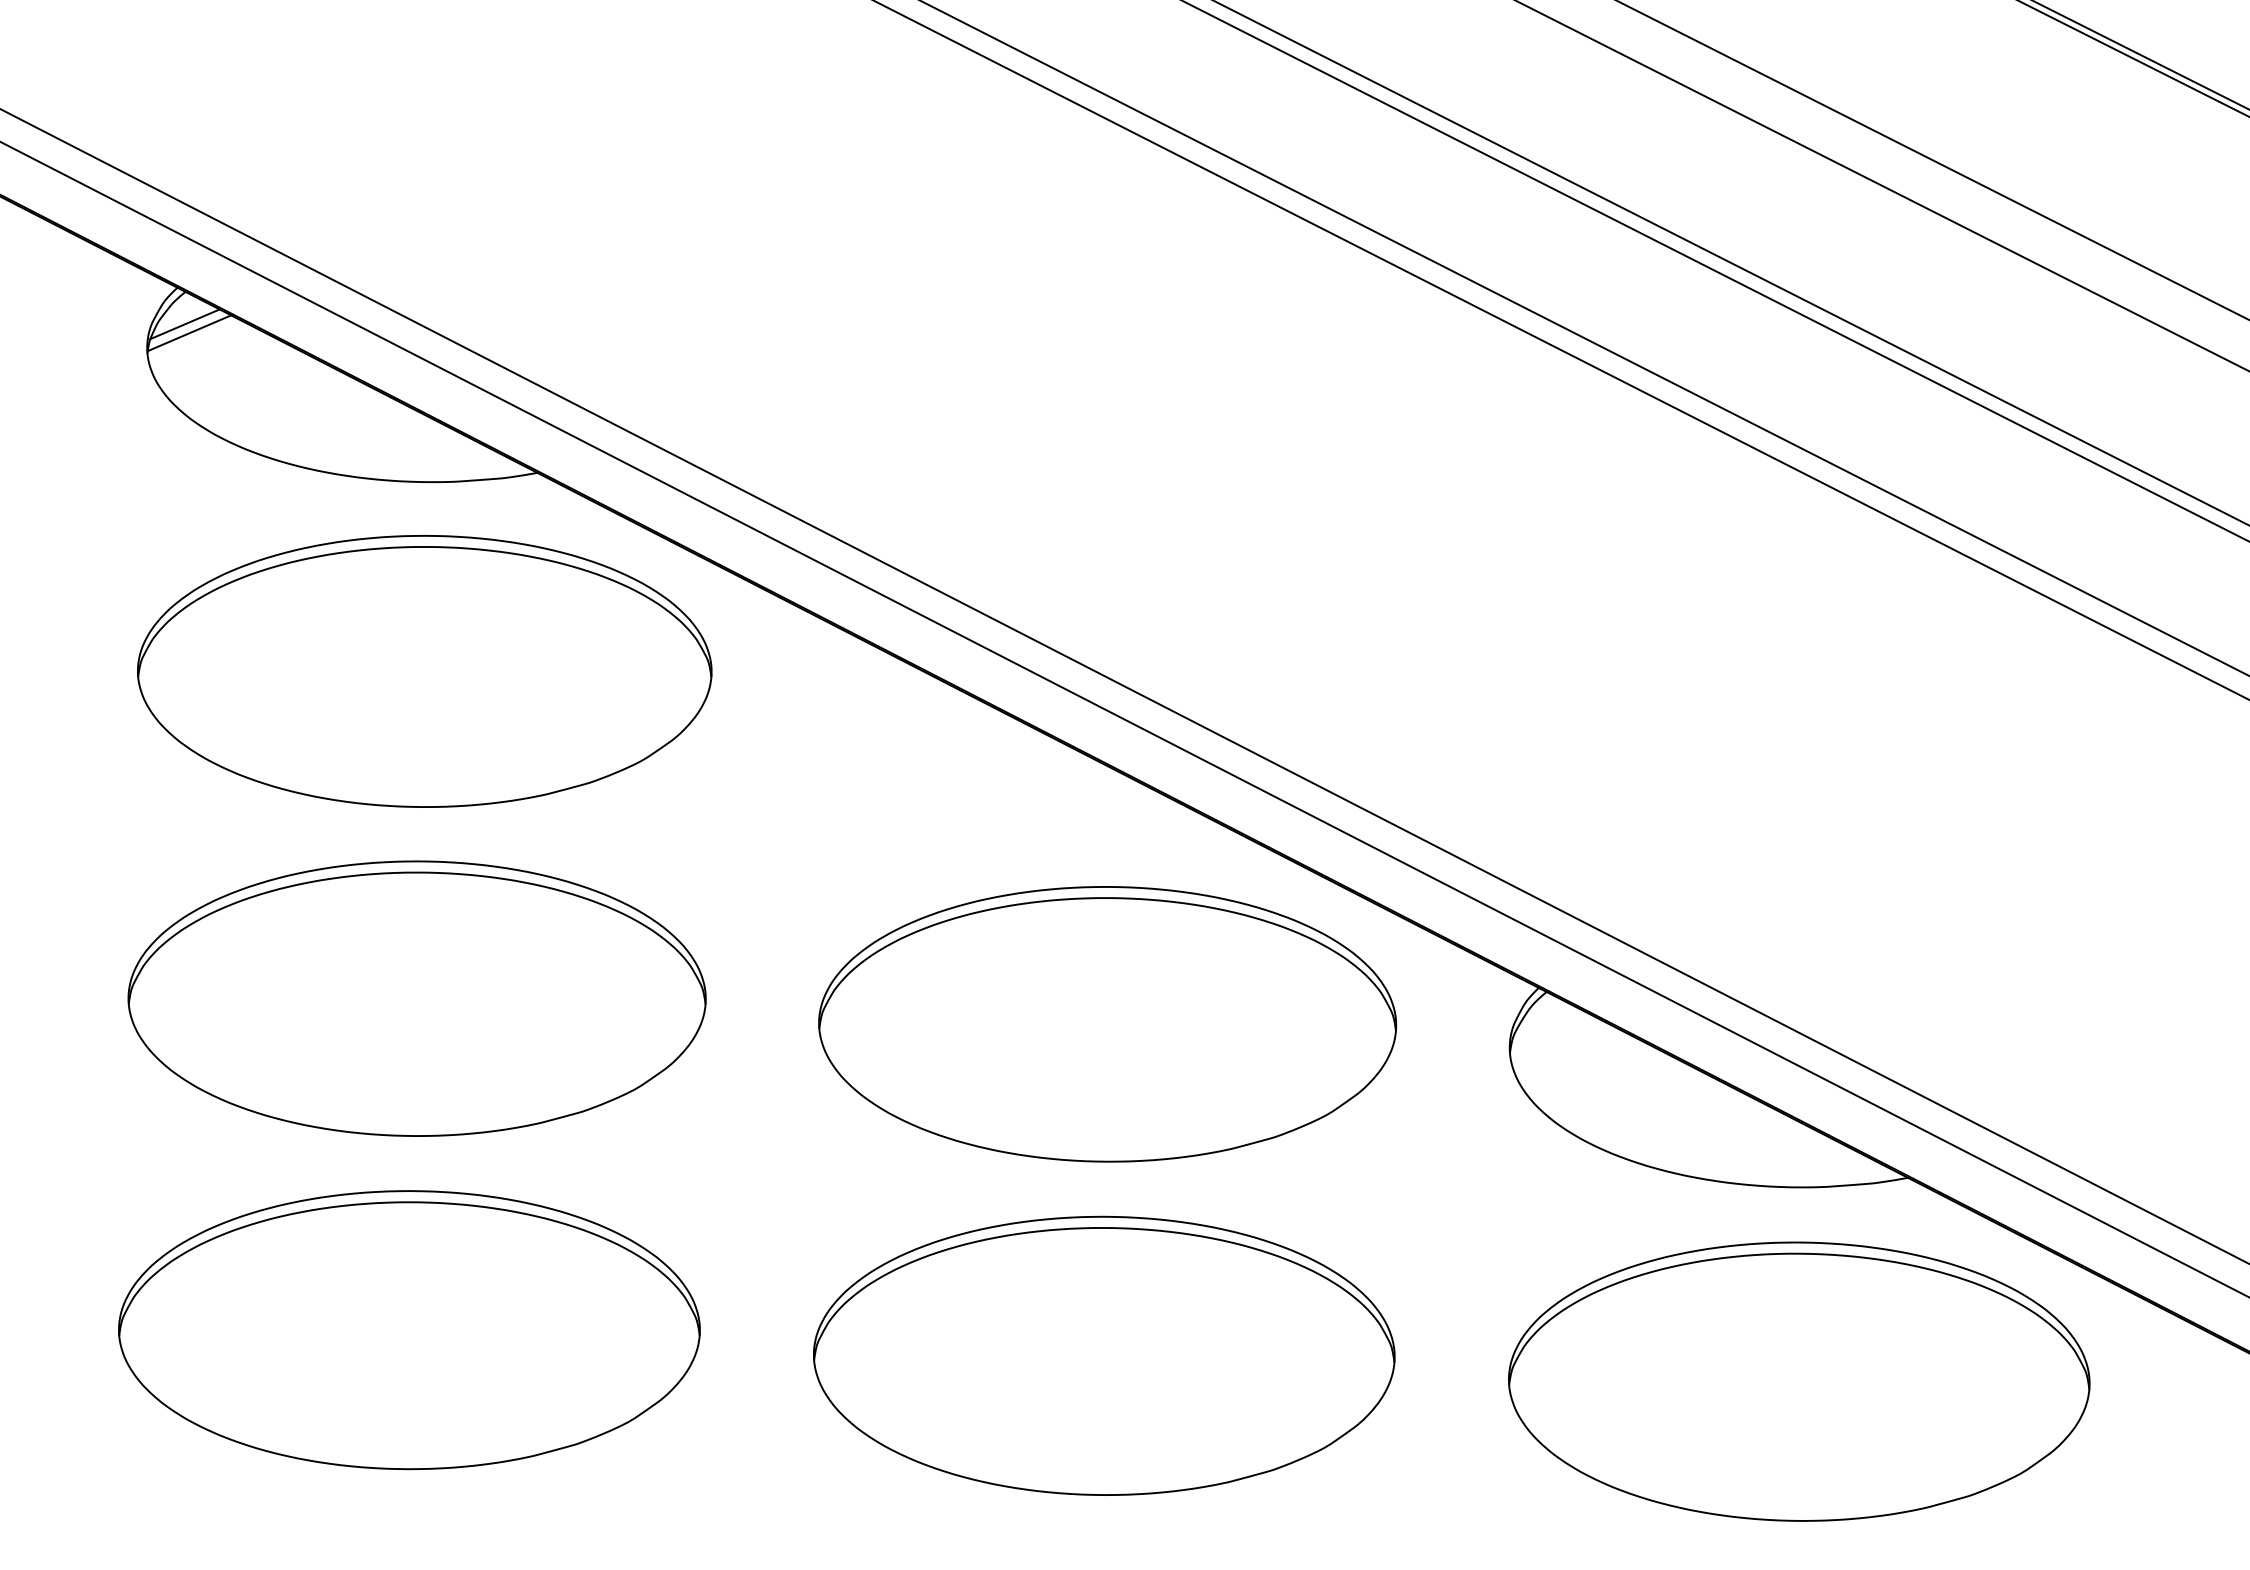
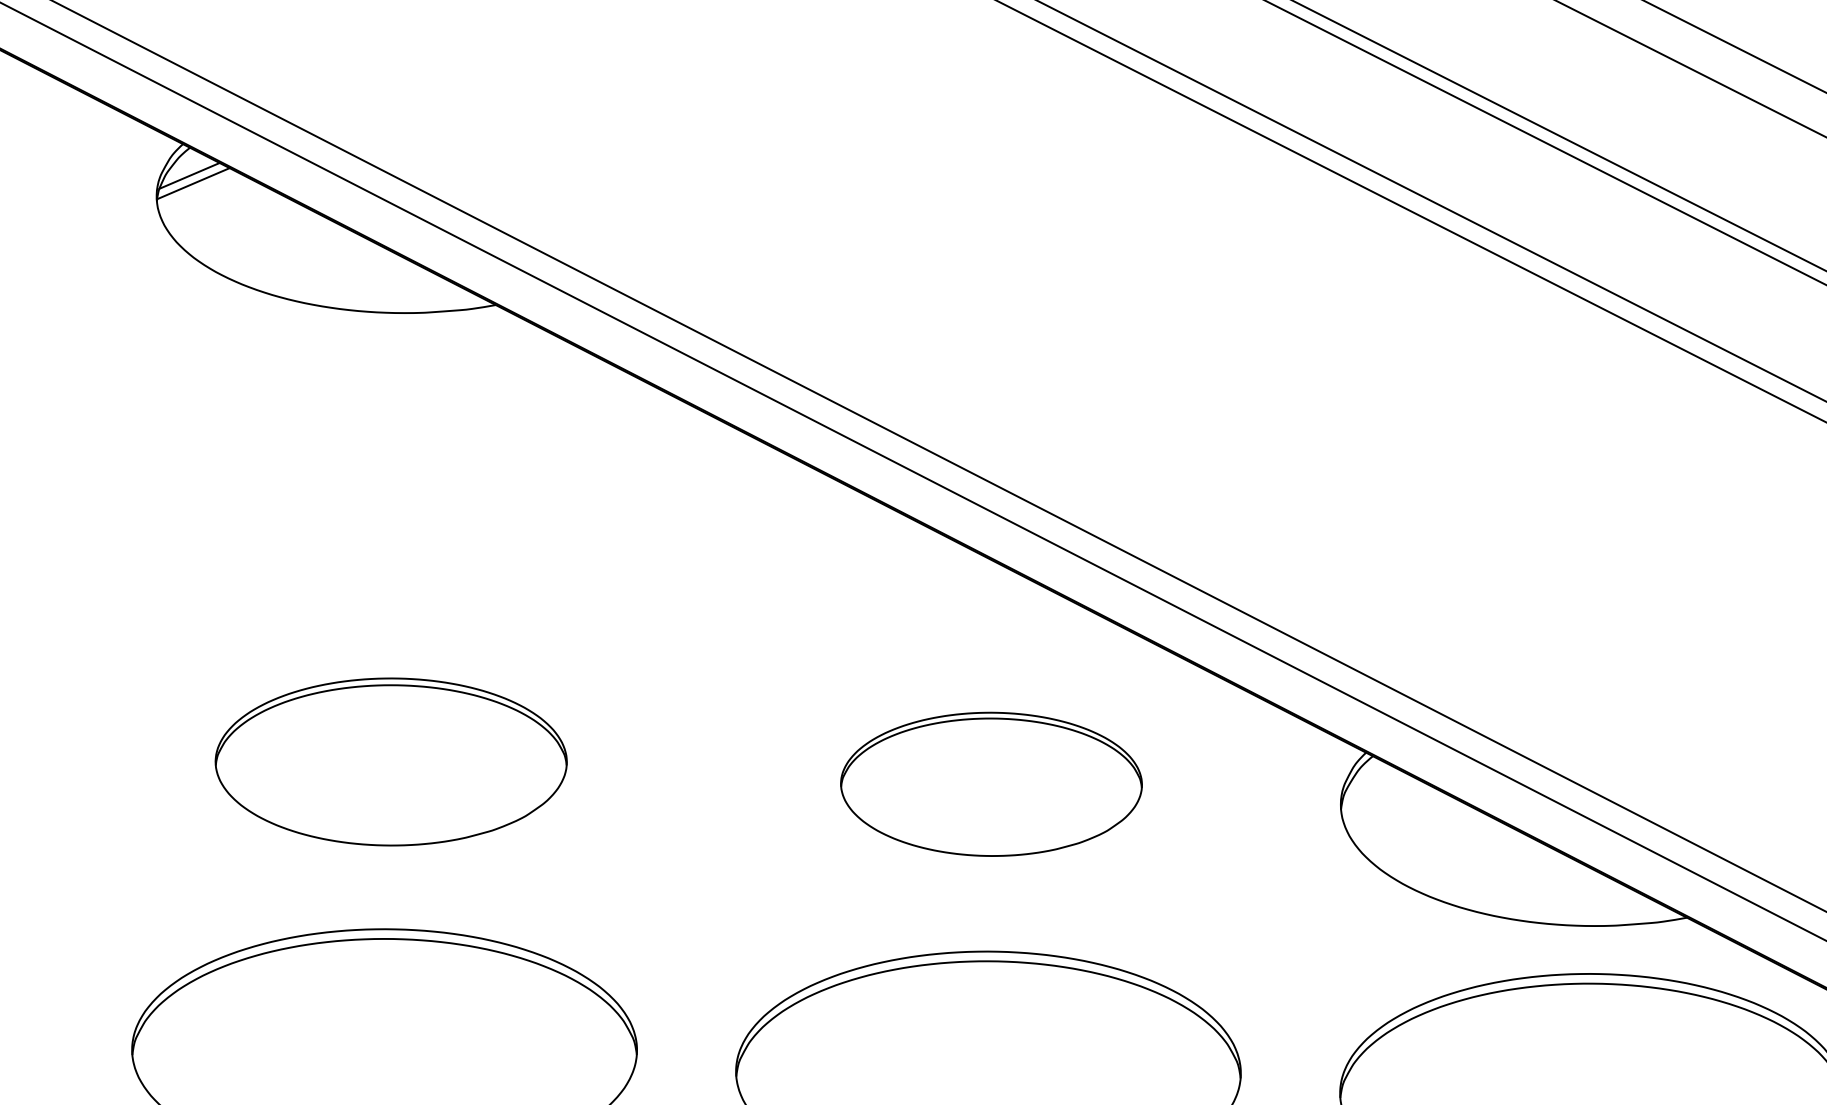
part: (424, 671) -> (397, 477), removed
part: (416, 998) -> (390, 761), size x0.7
part: (1107, 1024) -> (991, 784), size x0.6

